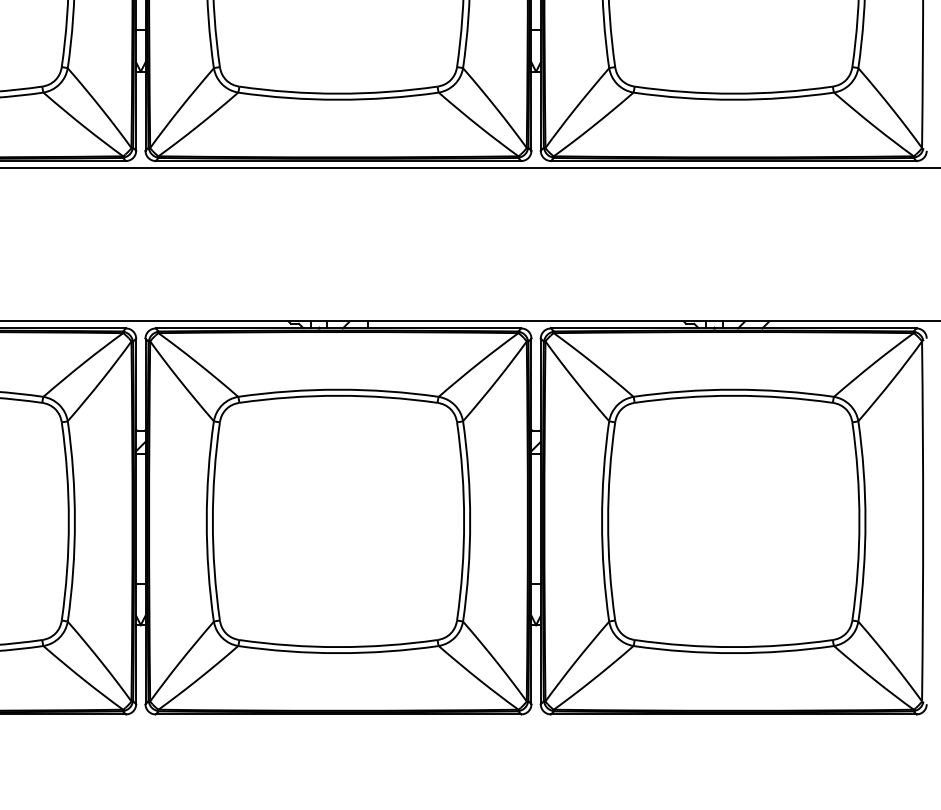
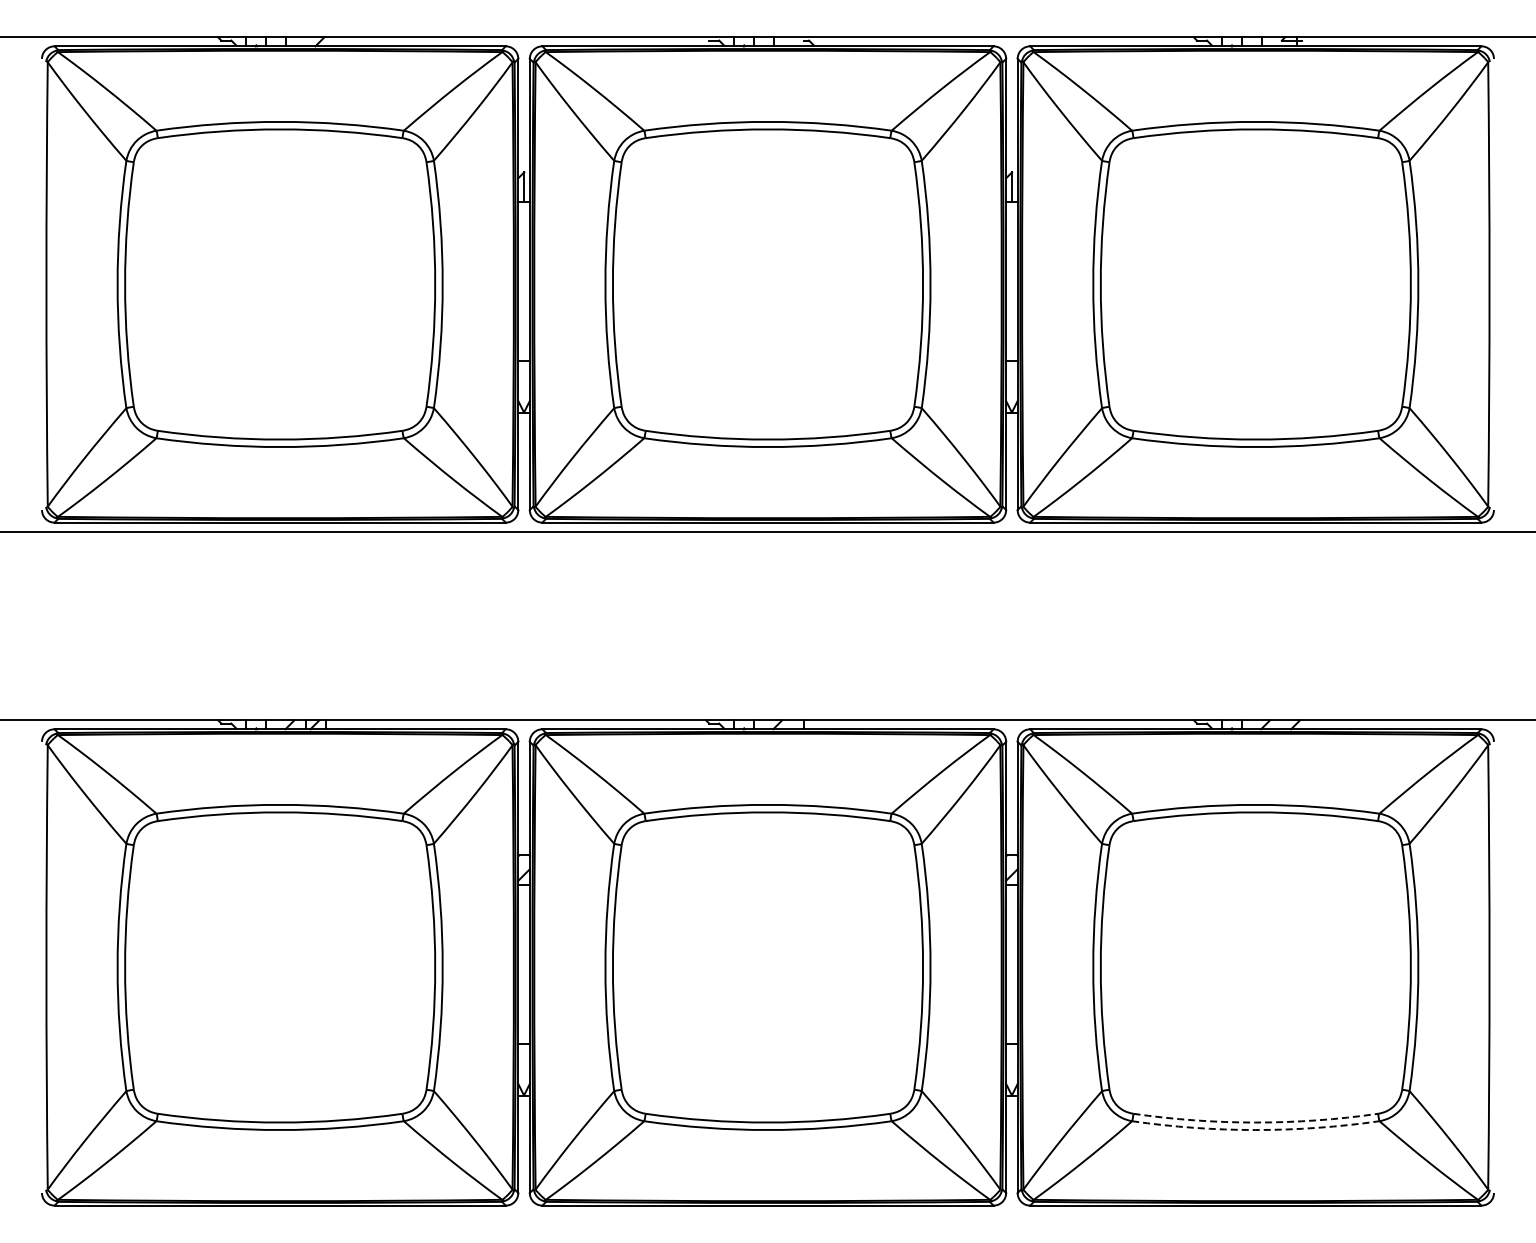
arc: (733, 647) -> (1255, 1122), solid -> dashed
arc: (733, 653) -> (1255, 1130), solid -> dashed

